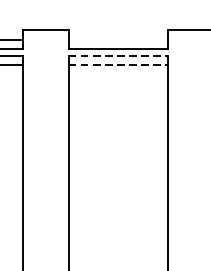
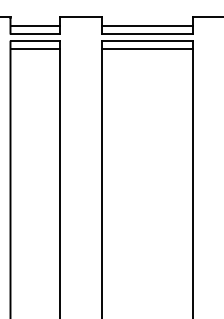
line: (118, 40) -> (146, 26), added
line: (119, 55) -> (147, 40), dashed -> solid
line: (119, 65) -> (147, 49), dashed -> solid

